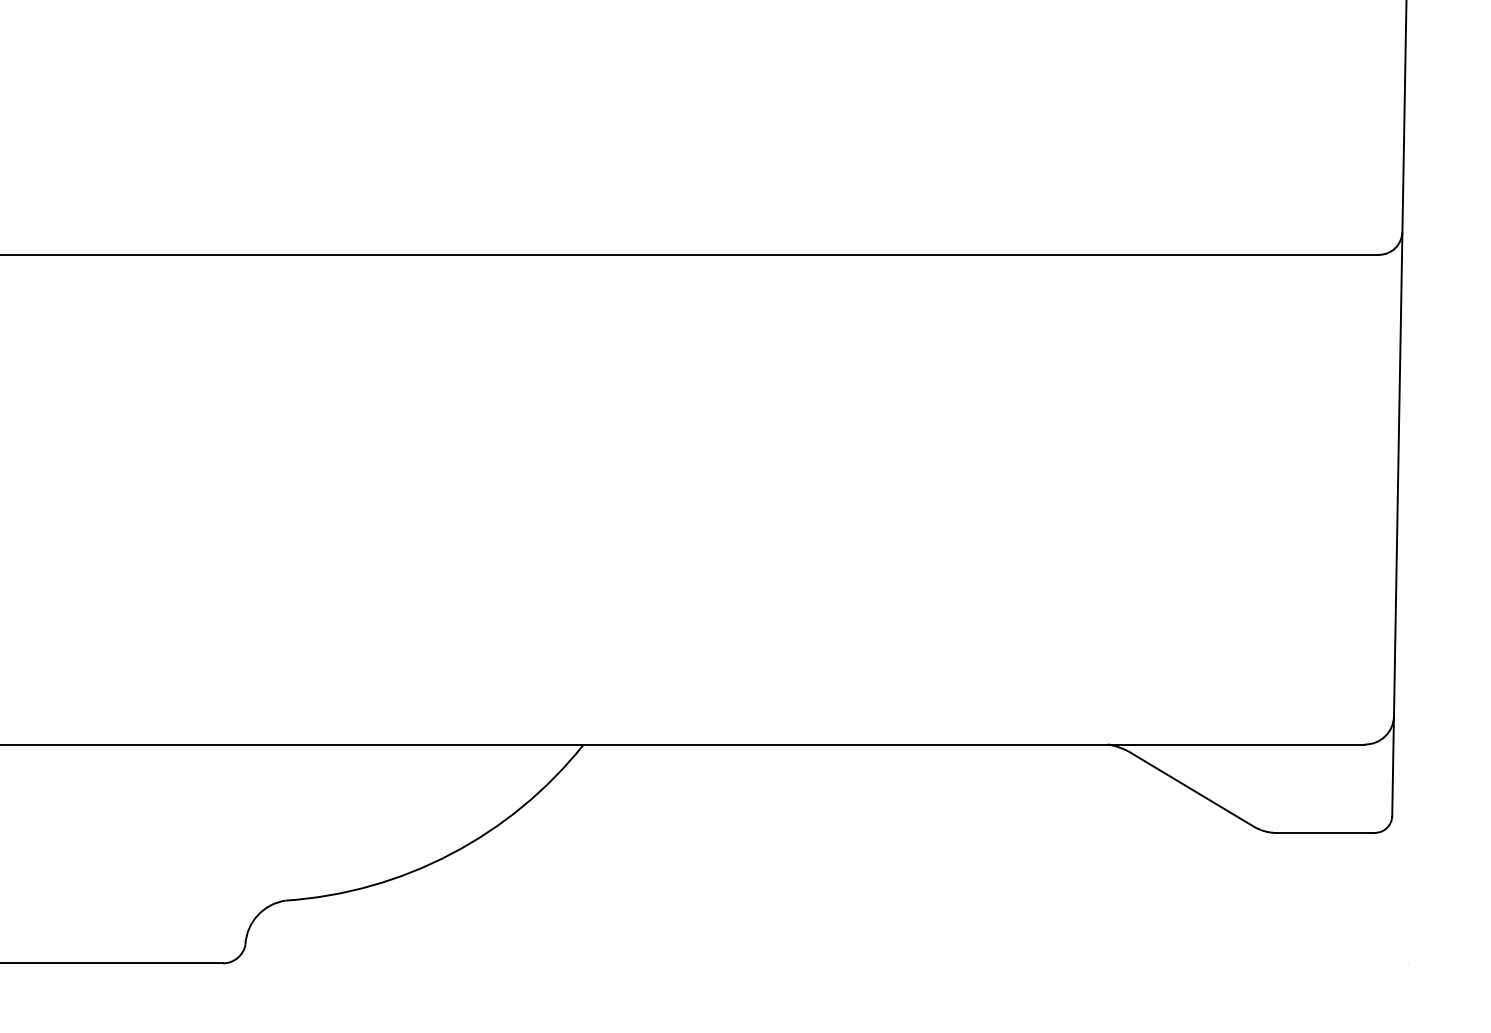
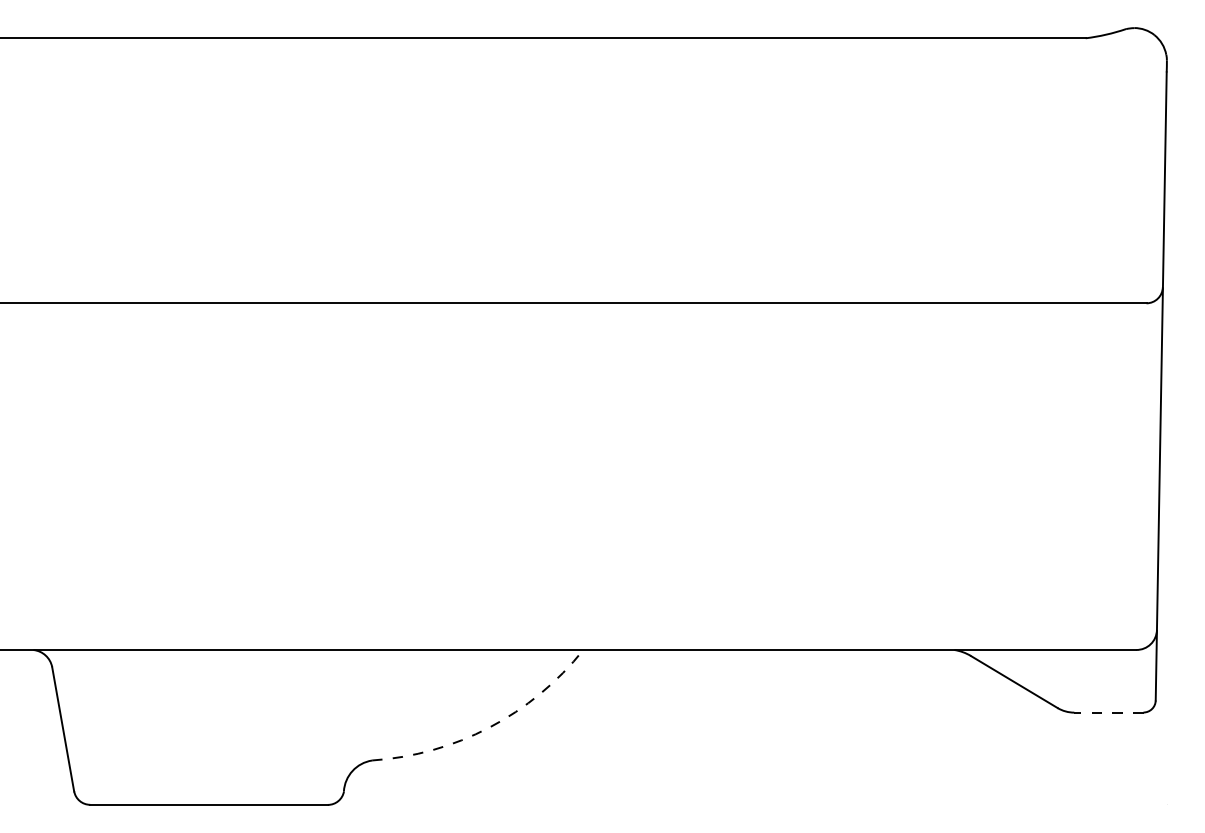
line: (1325, 832) -> (1108, 712), solid -> dashed
arc: (451, 854) -> (489, 727), solid -> dashed

